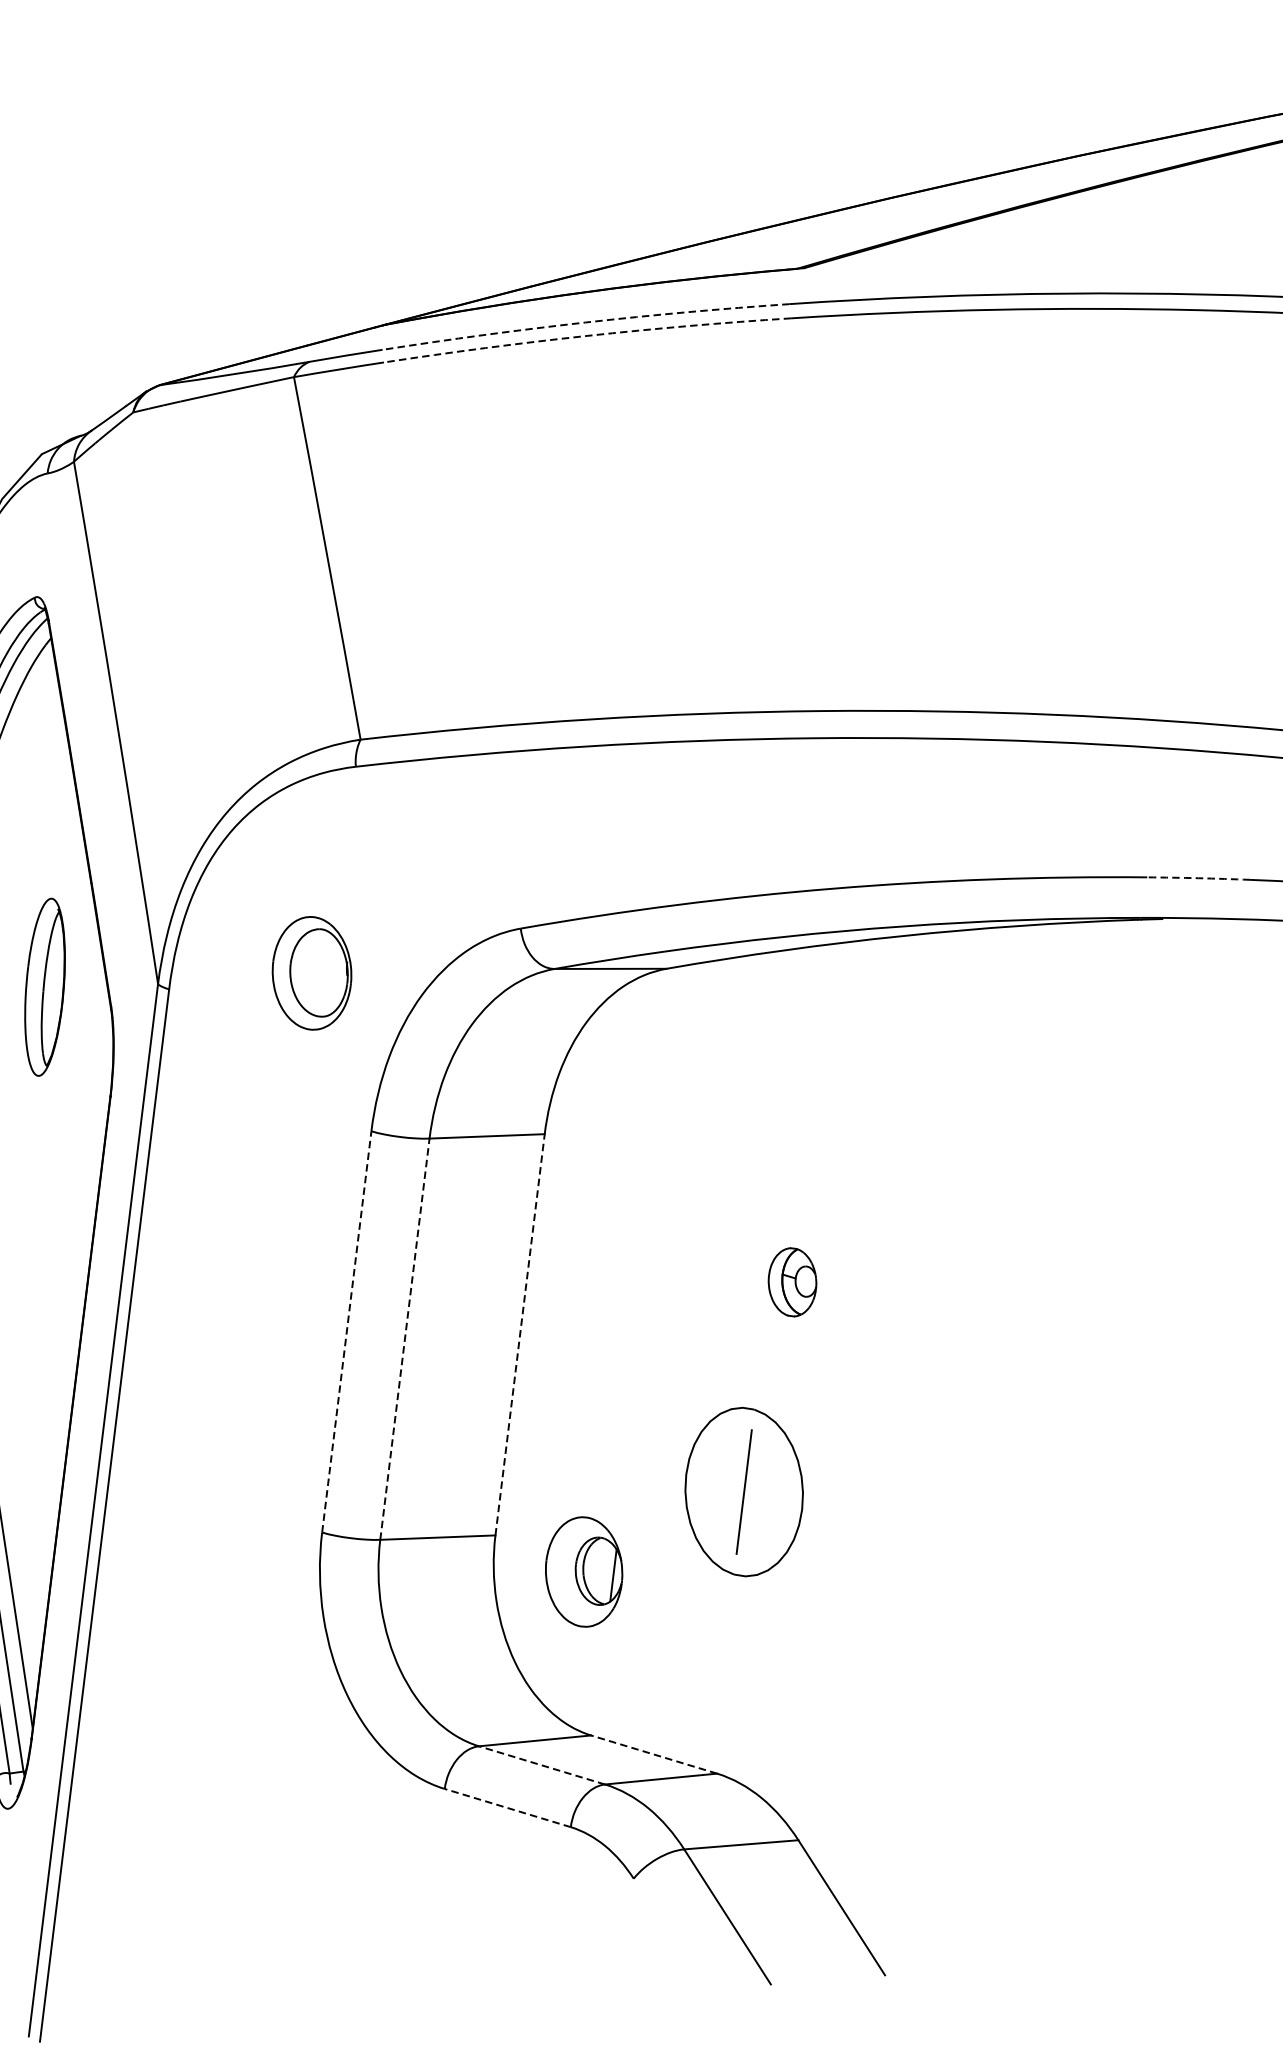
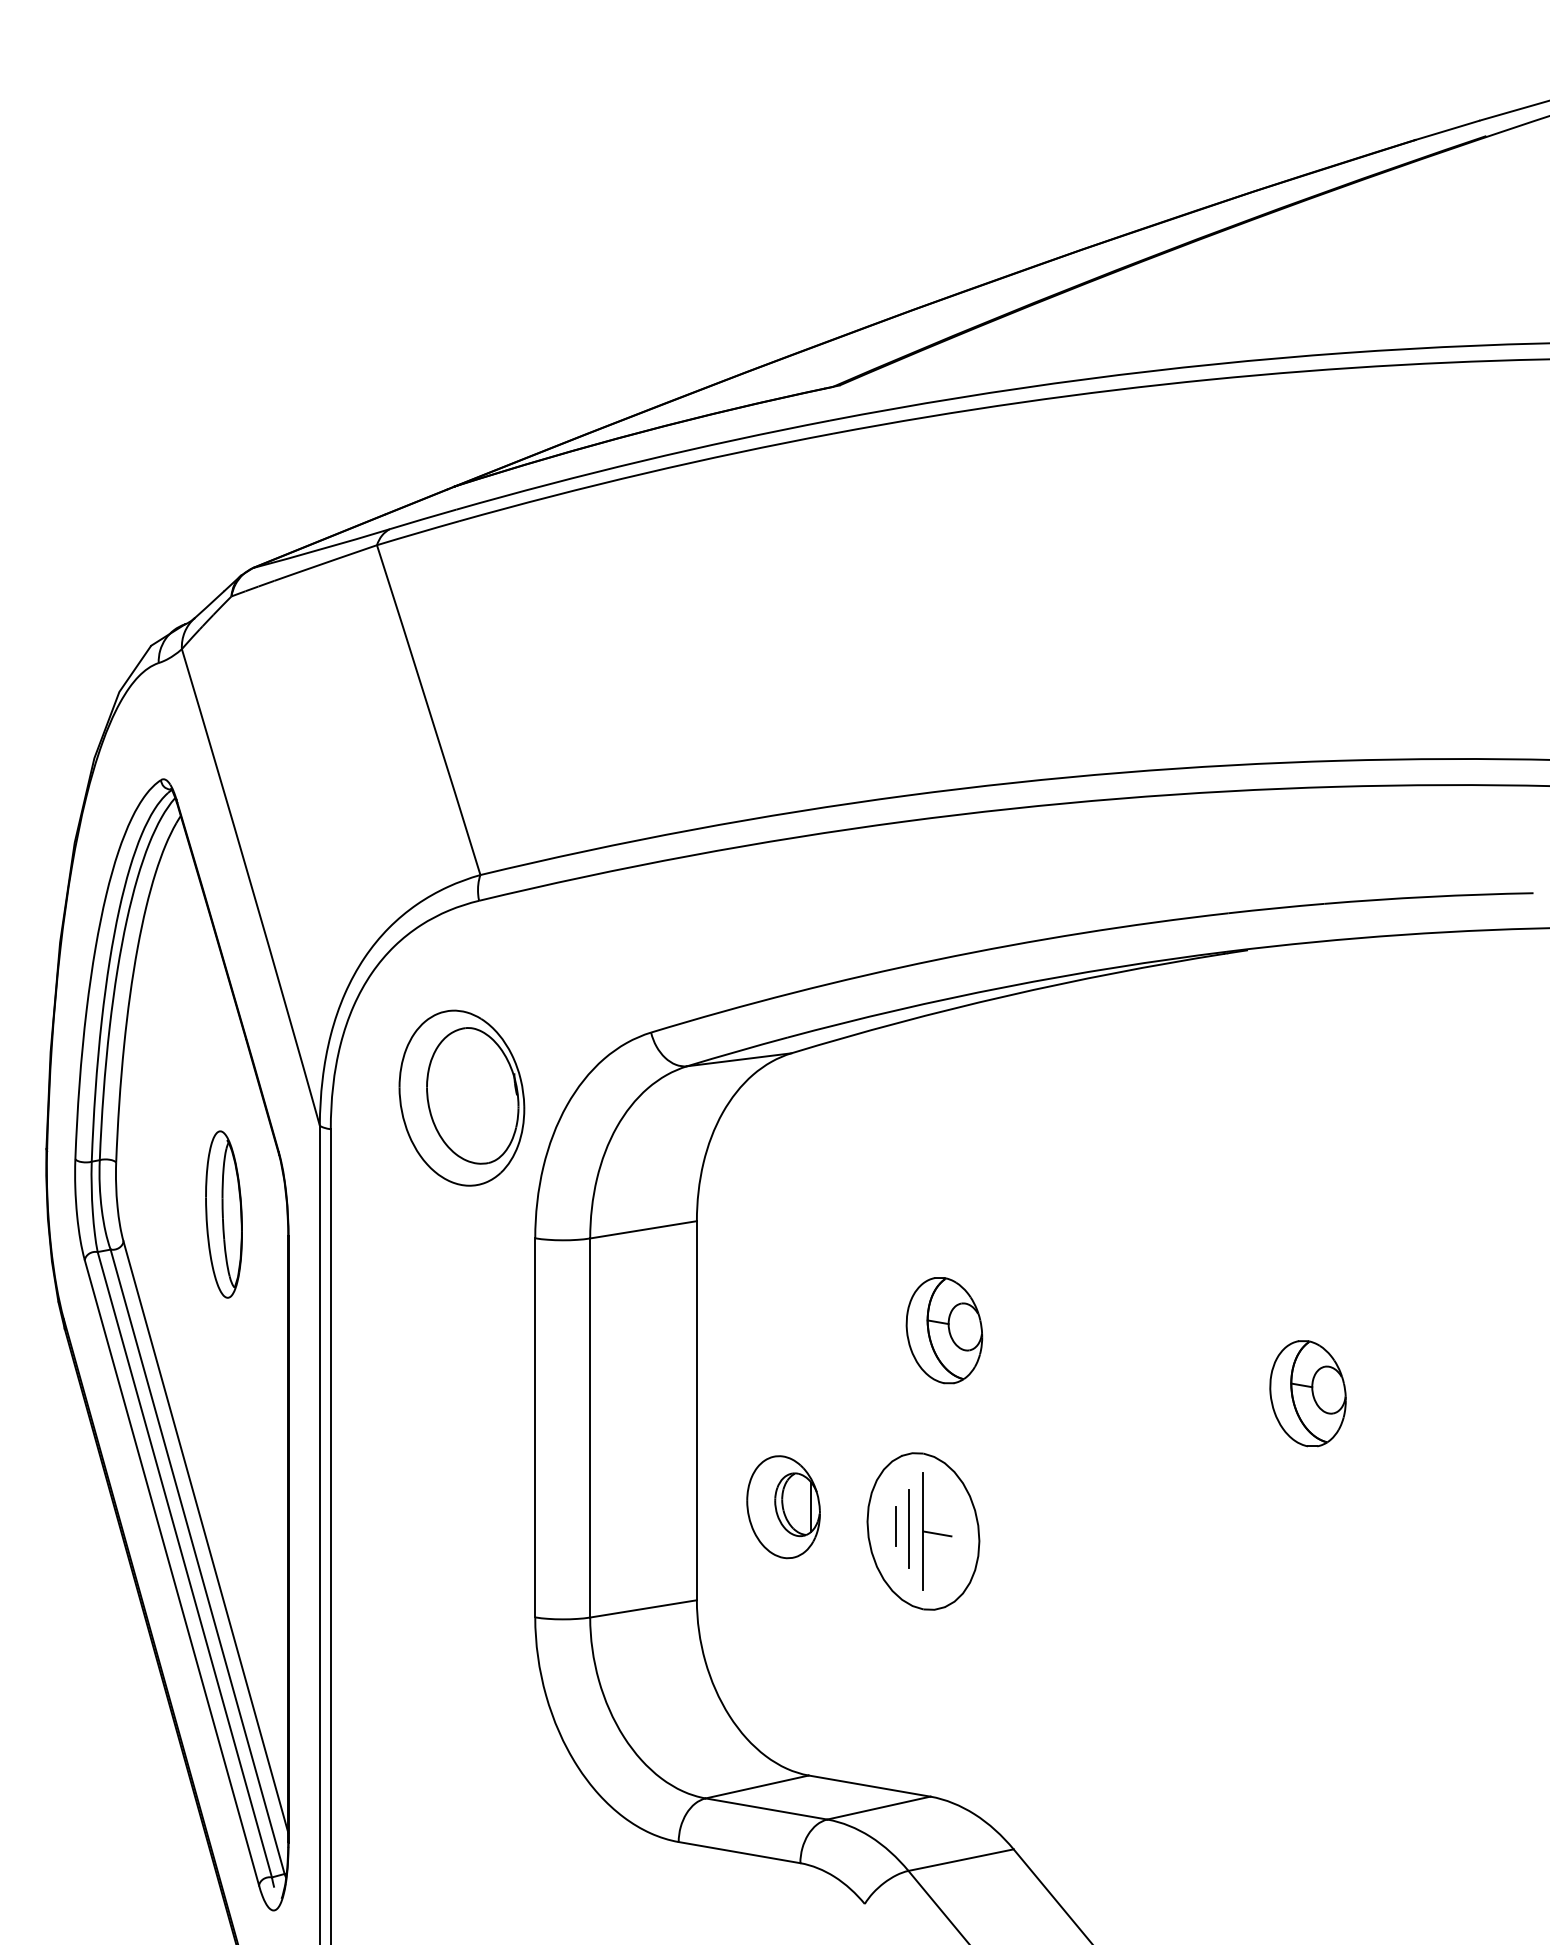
arc: (585, 323) -> (642, 461), dashed -> solid
arc: (587, 336) -> (645, 473), dashed -> solid
arc: (1198, 878) -> (1276, 908), dashed -> solid
part: (311, 972) -> (461, 1097), size x1.67
part: (44, 987) -> (223, 1214), moved
part: (792, 1282) -> (944, 1330), size x1.67
line: (347, 1331) -> (535, 1427), dashed -> solid
line: (519, 1334) -> (696, 1410), dashed -> solid
line: (405, 1338) -> (590, 1427), dashed -> solid
part: (1168, 1395) -> (1307, 1393), added
line: (715, 1483) -> (895, 1526), added
line: (729, 1488) -> (909, 1529), added
line: (758, 1496) -> (937, 1533), added
part: (583, 1572) -> (783, 1507), moved
line: (653, 1754) -> (869, 1786), dashed -> solid
line: (542, 1764) -> (766, 1808), dashed -> solid
line: (507, 1807) -> (739, 1852), dashed -> solid

